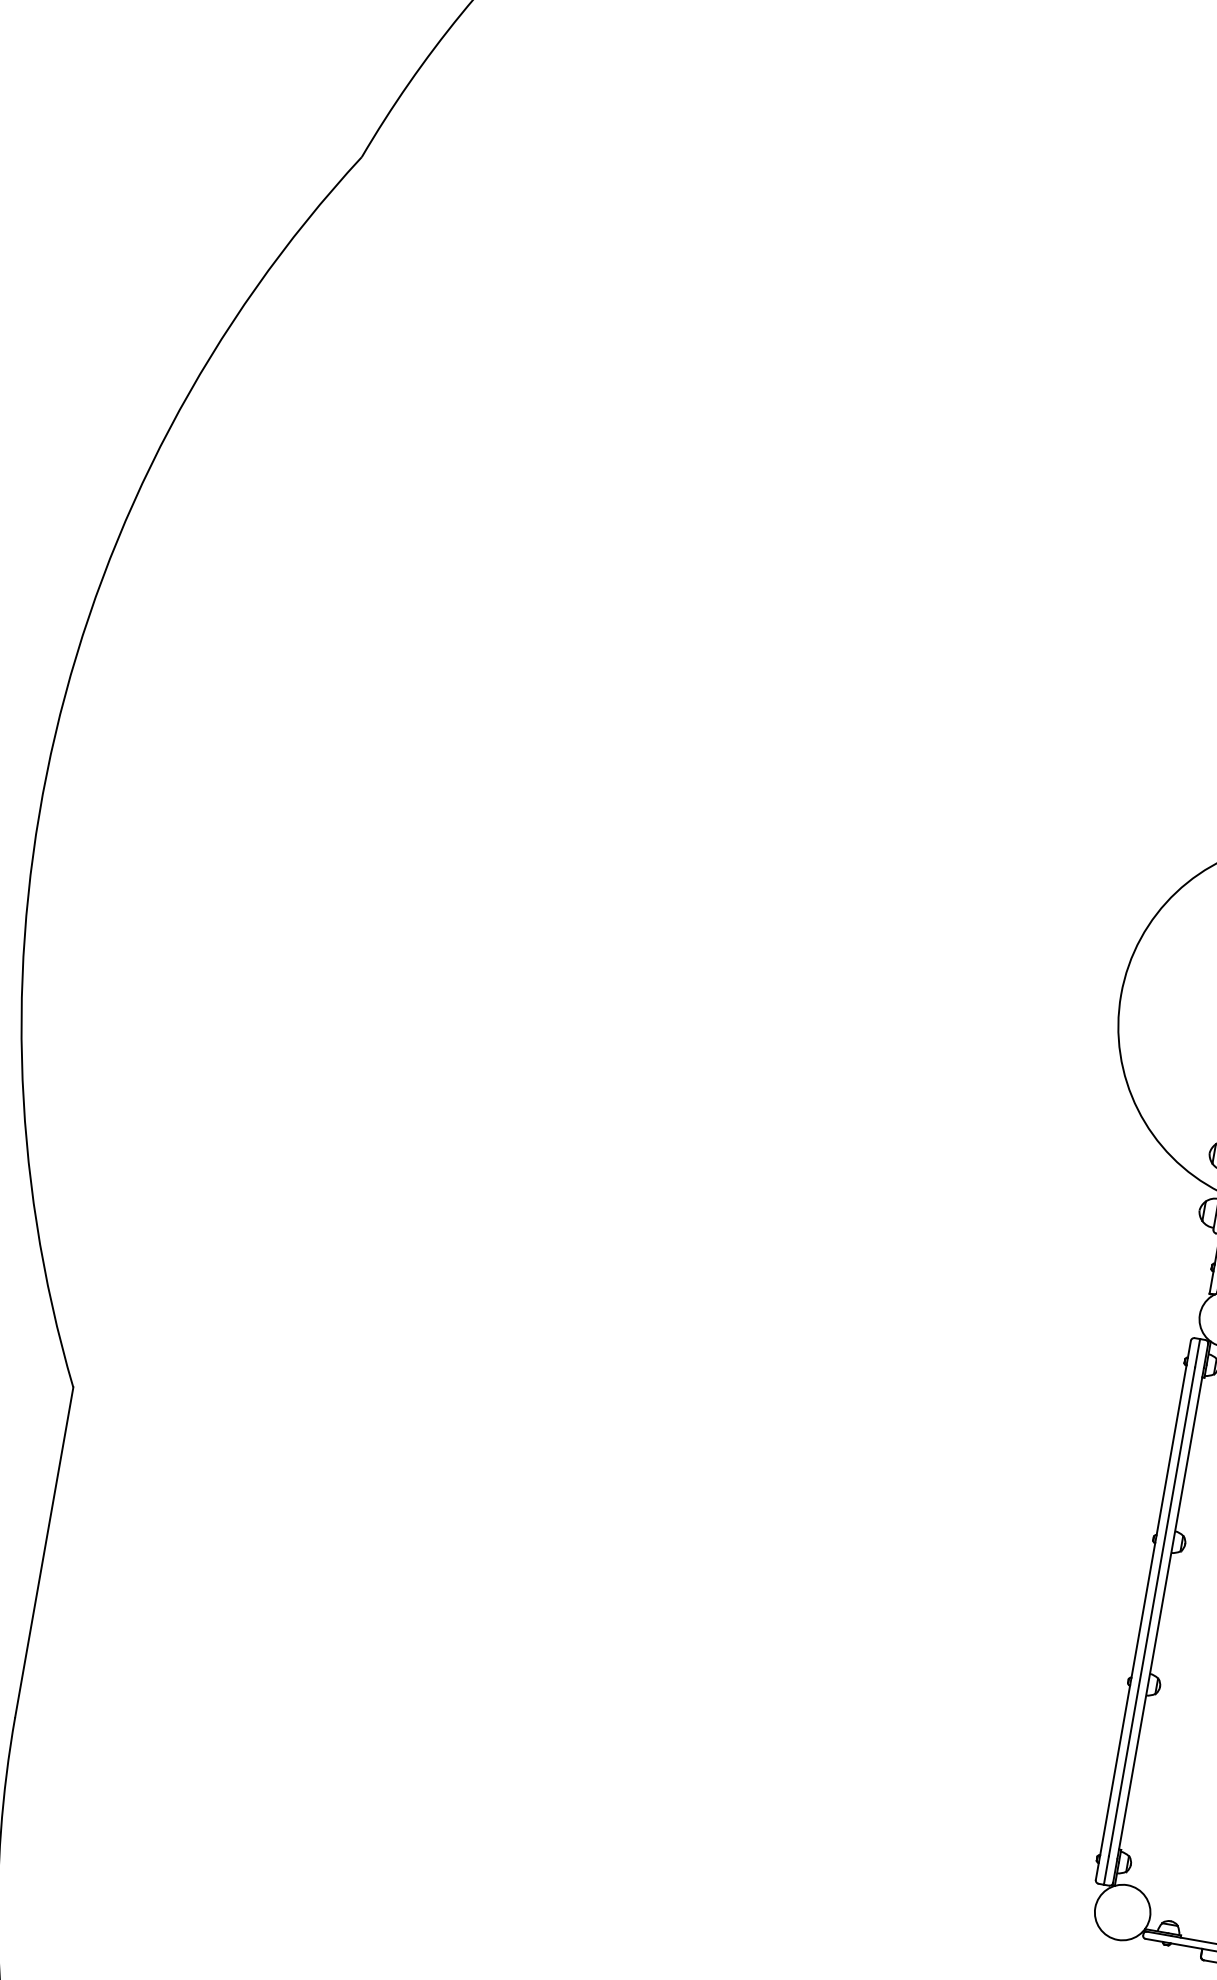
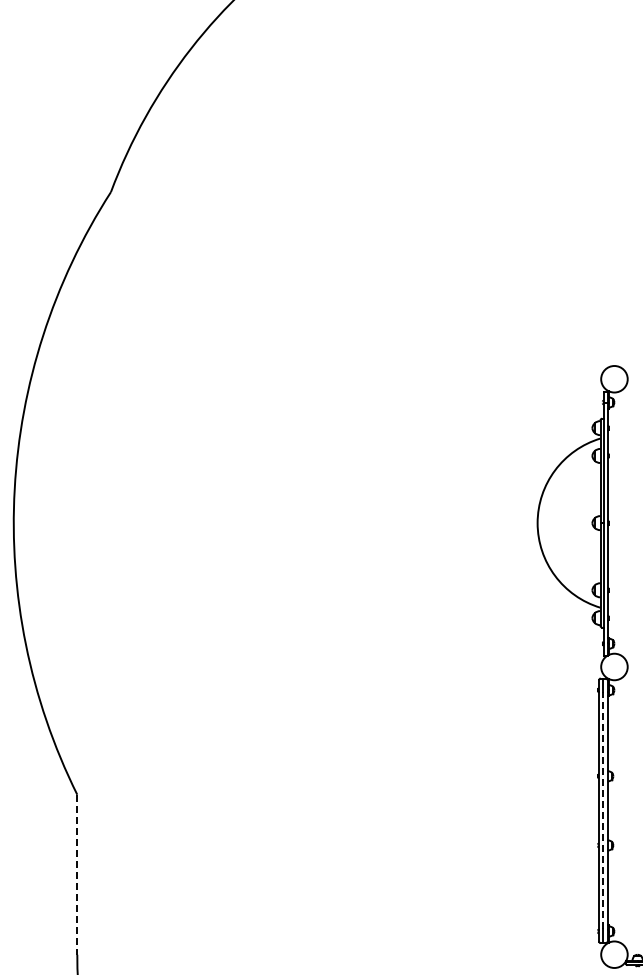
line: (44, 1553) -> (77, 875), solid -> dashed
line: (1152, 1611) -> (603, 810), solid -> dashed

